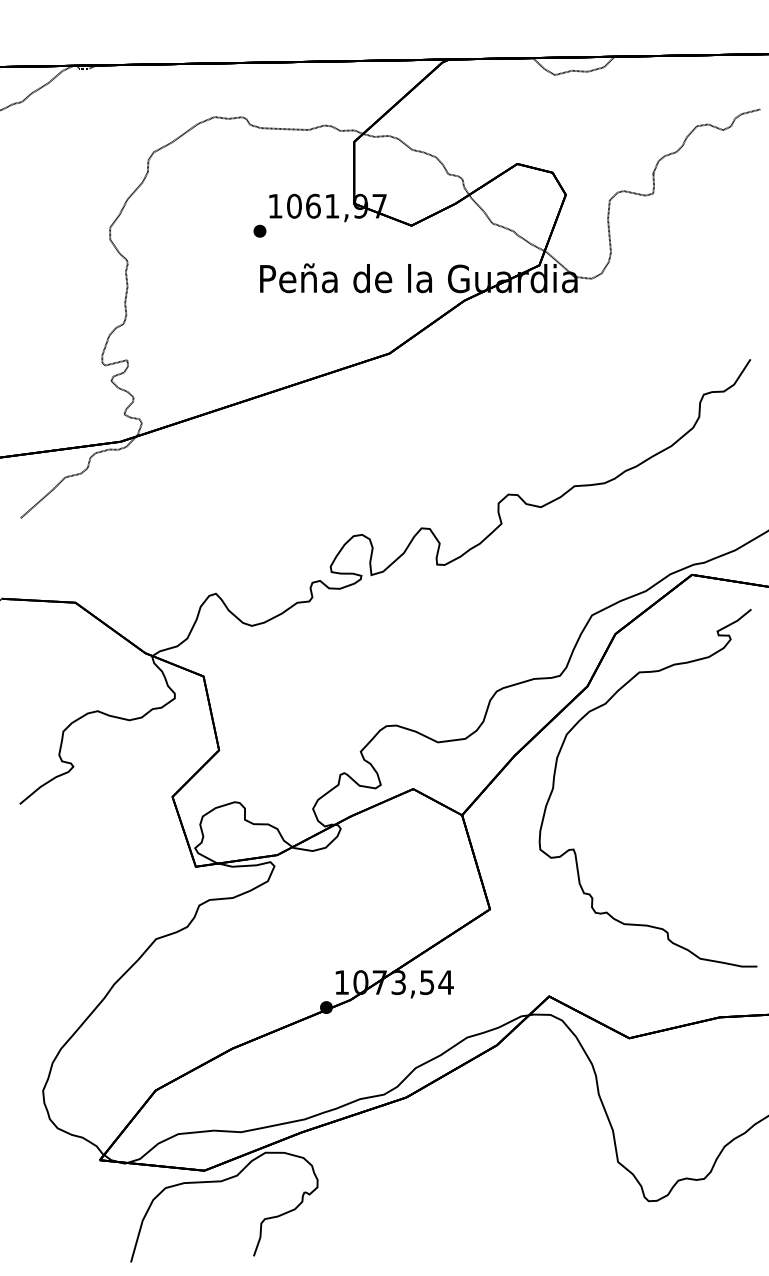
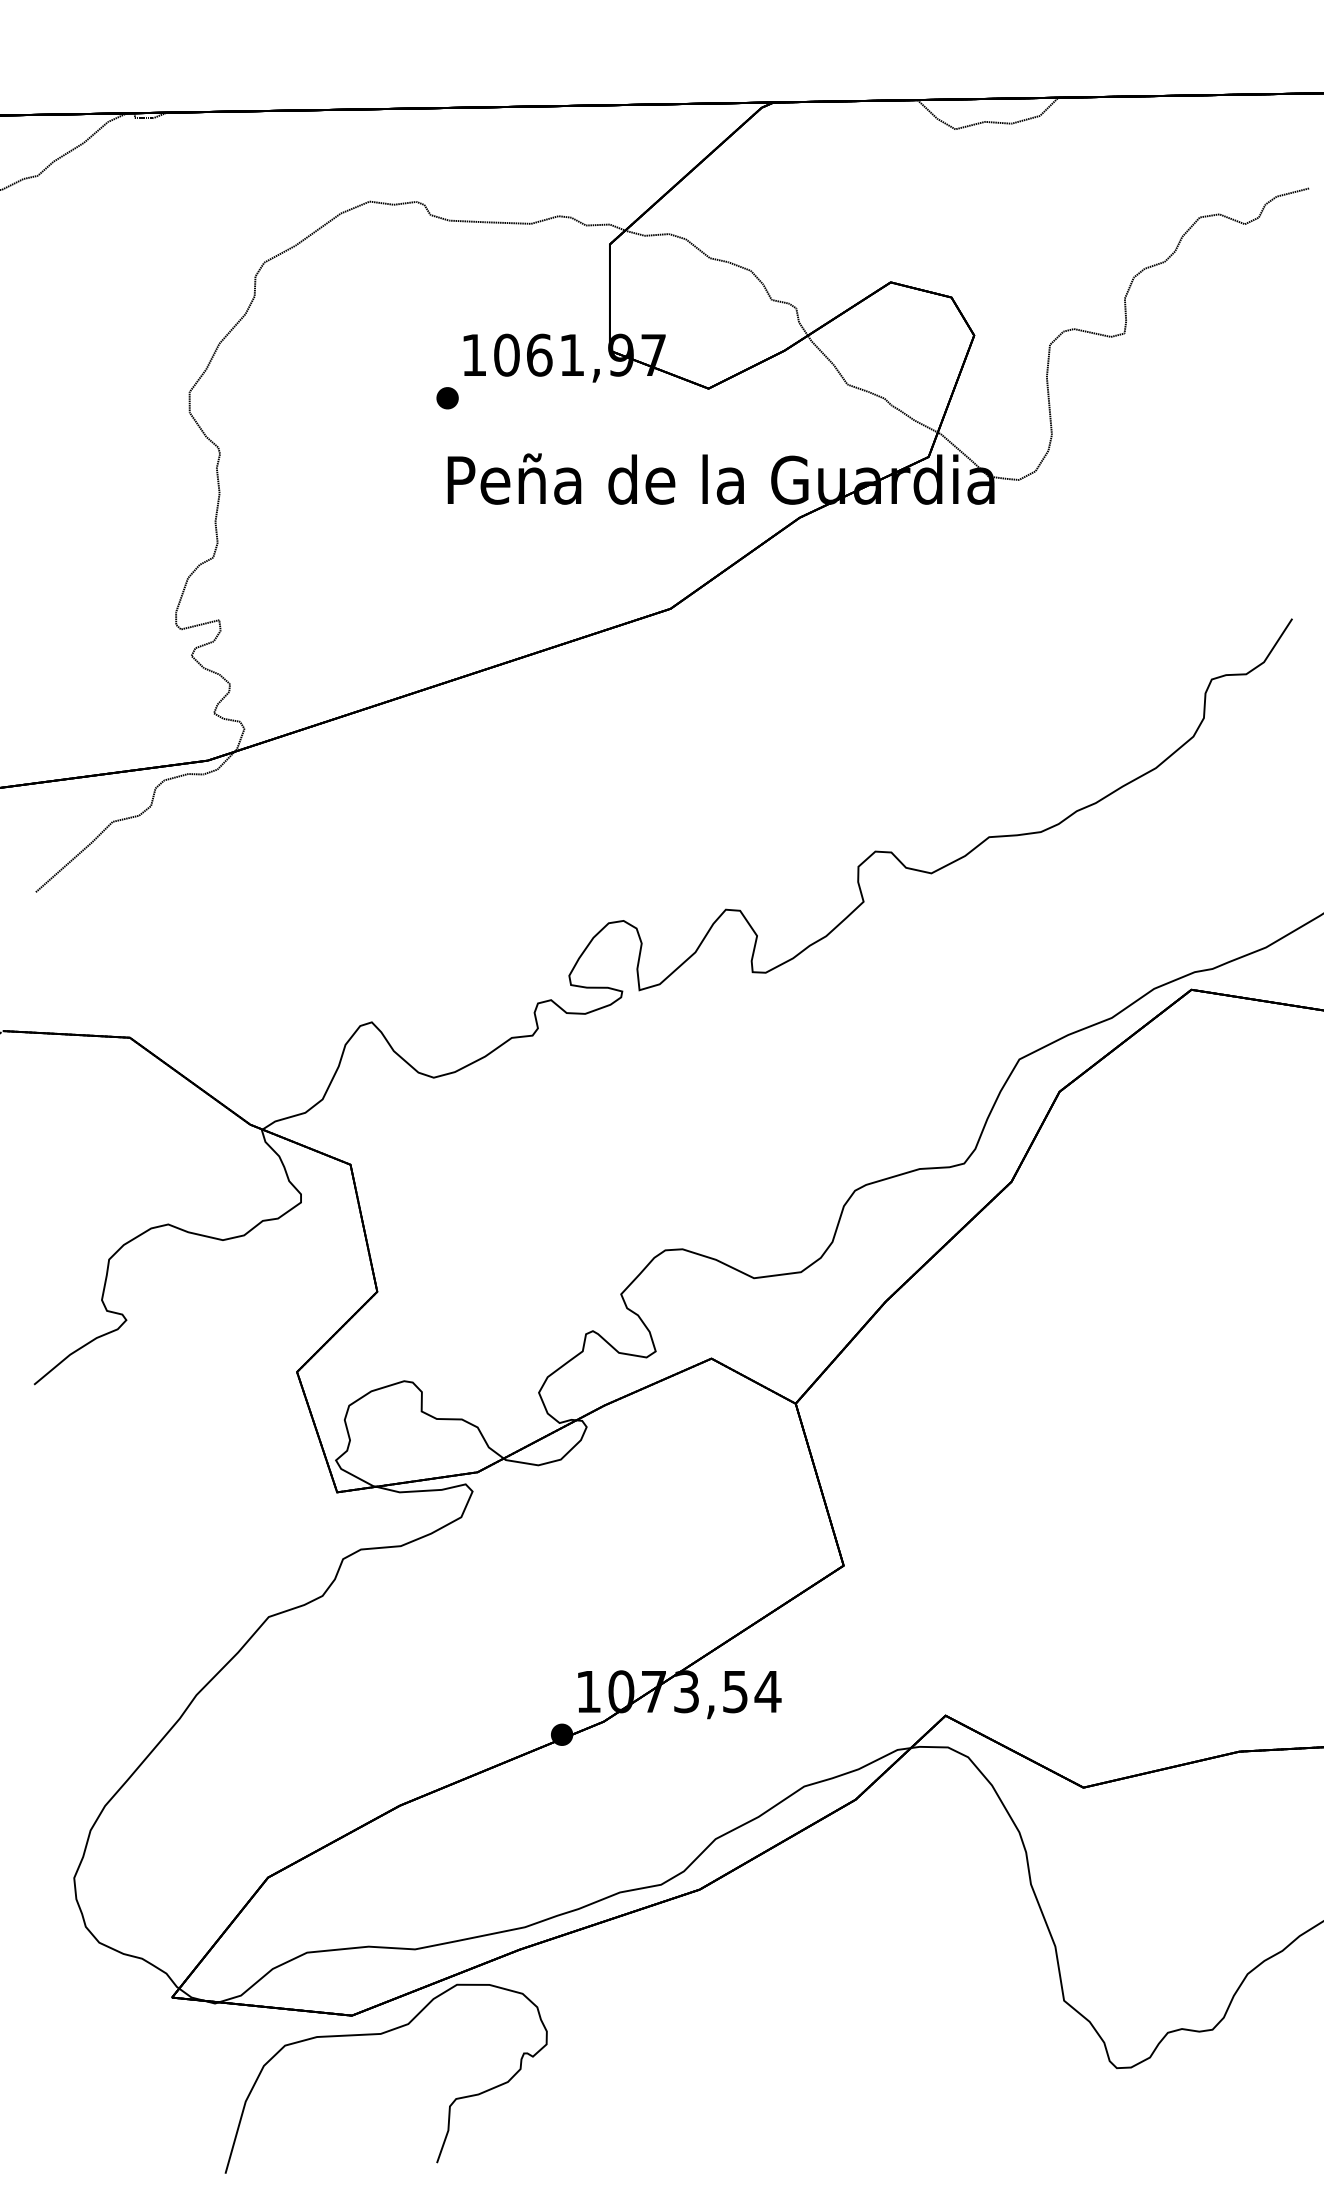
curve: (606, 704) -> (1044, 1212), removed

